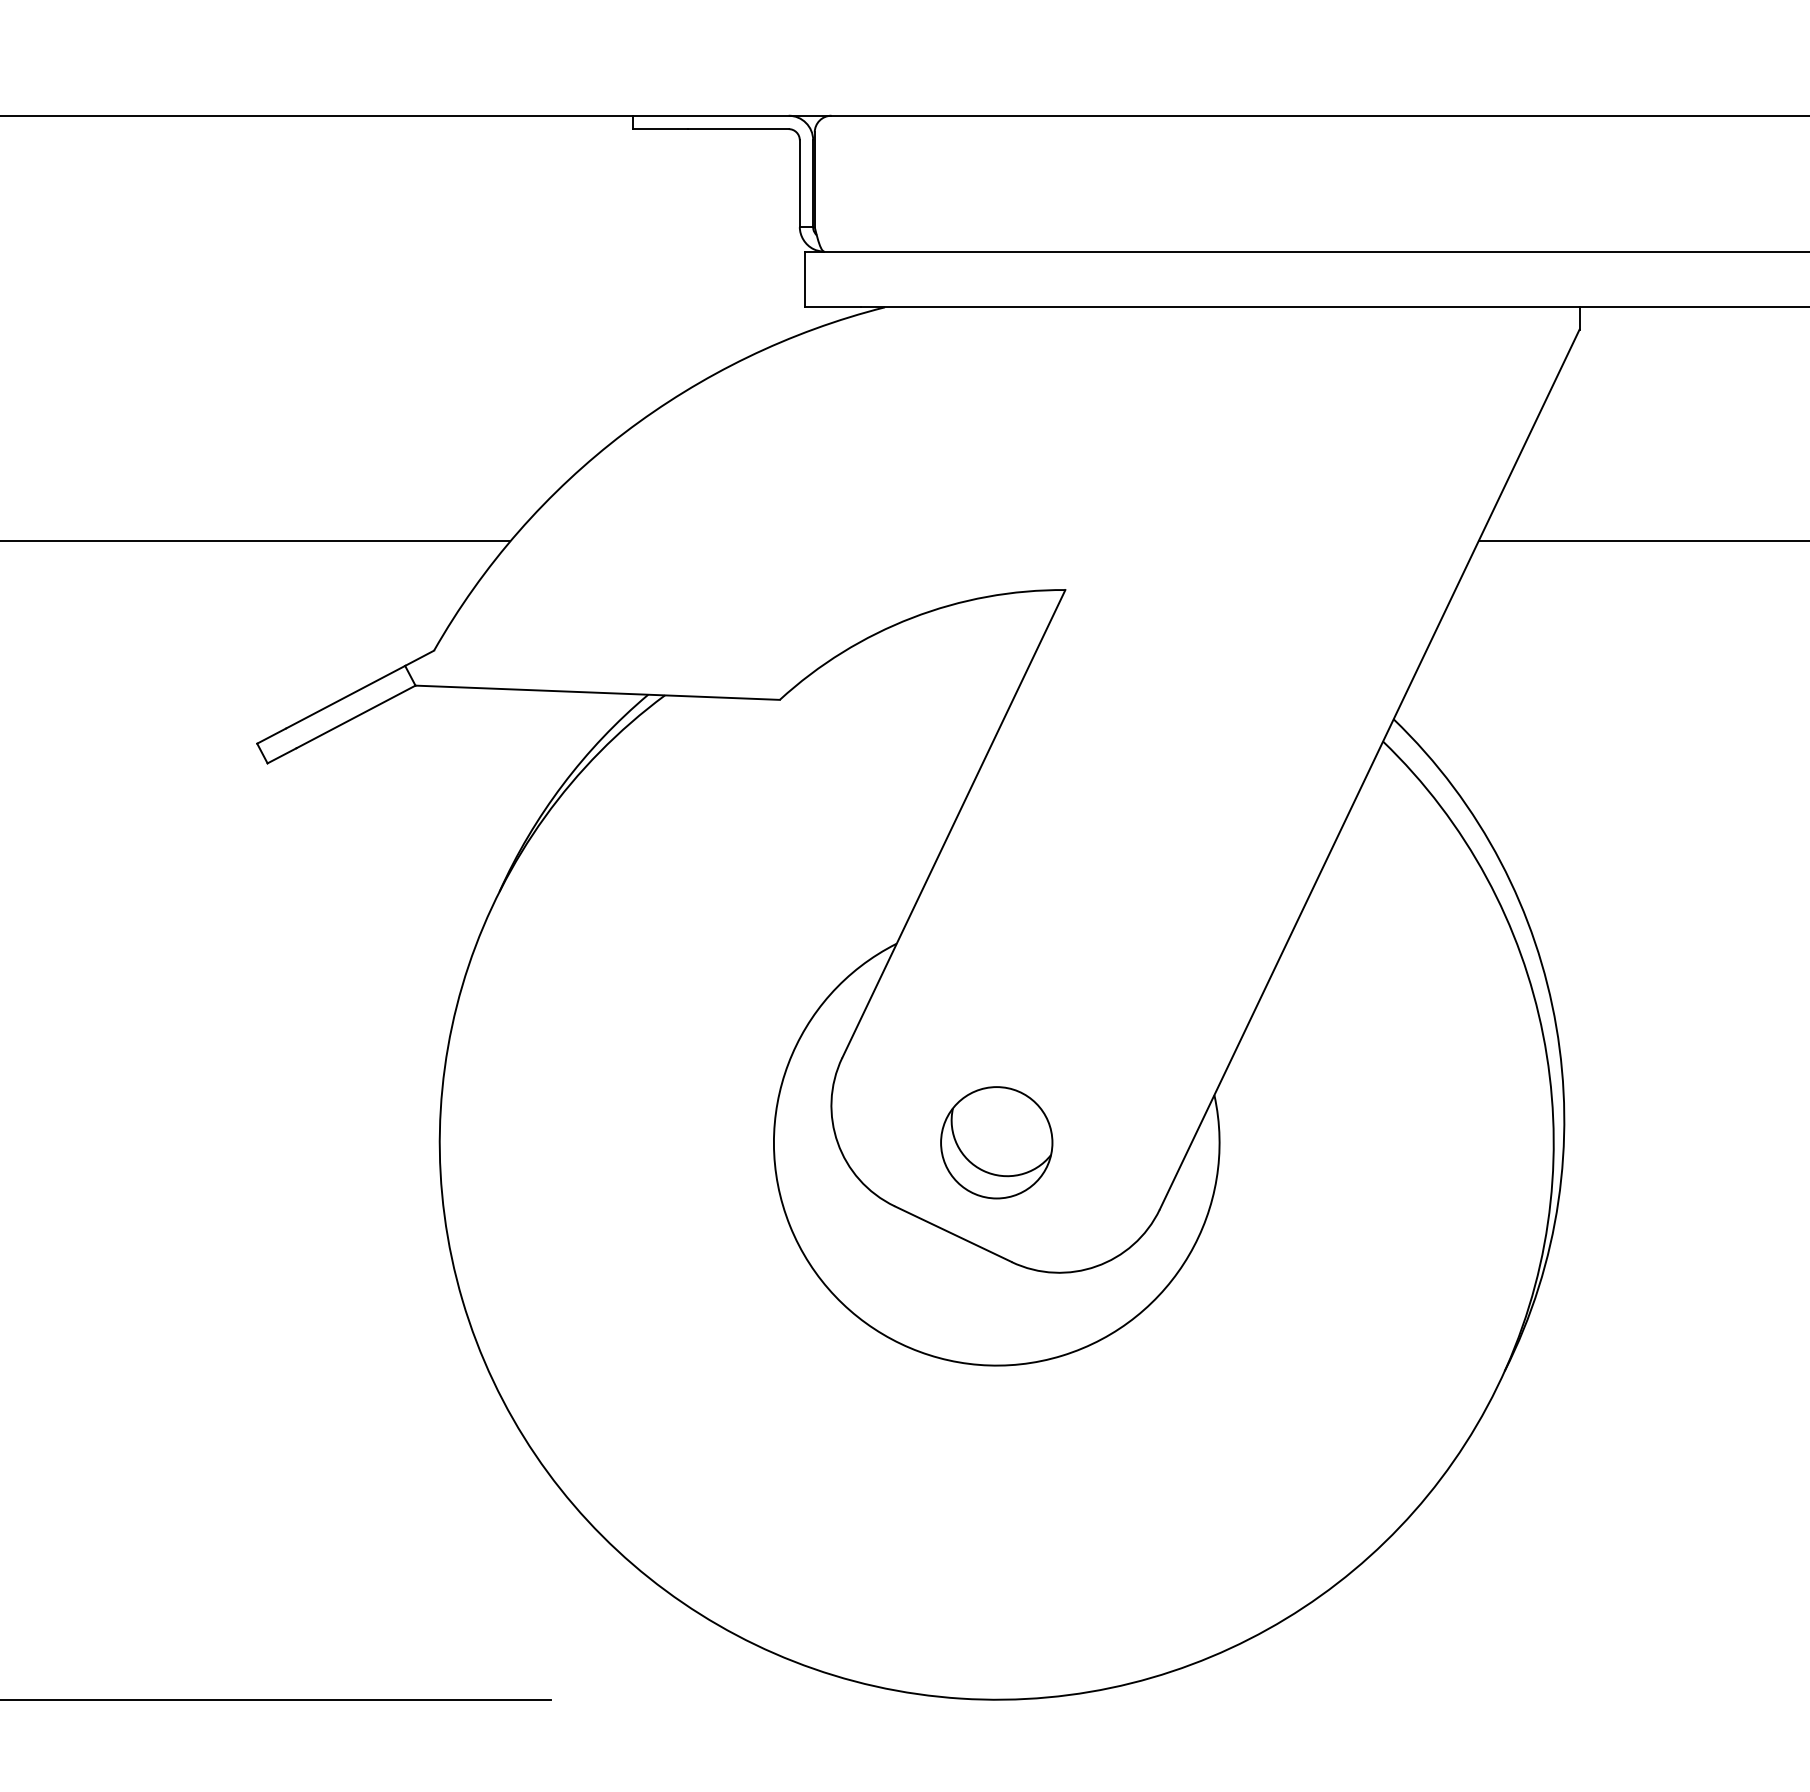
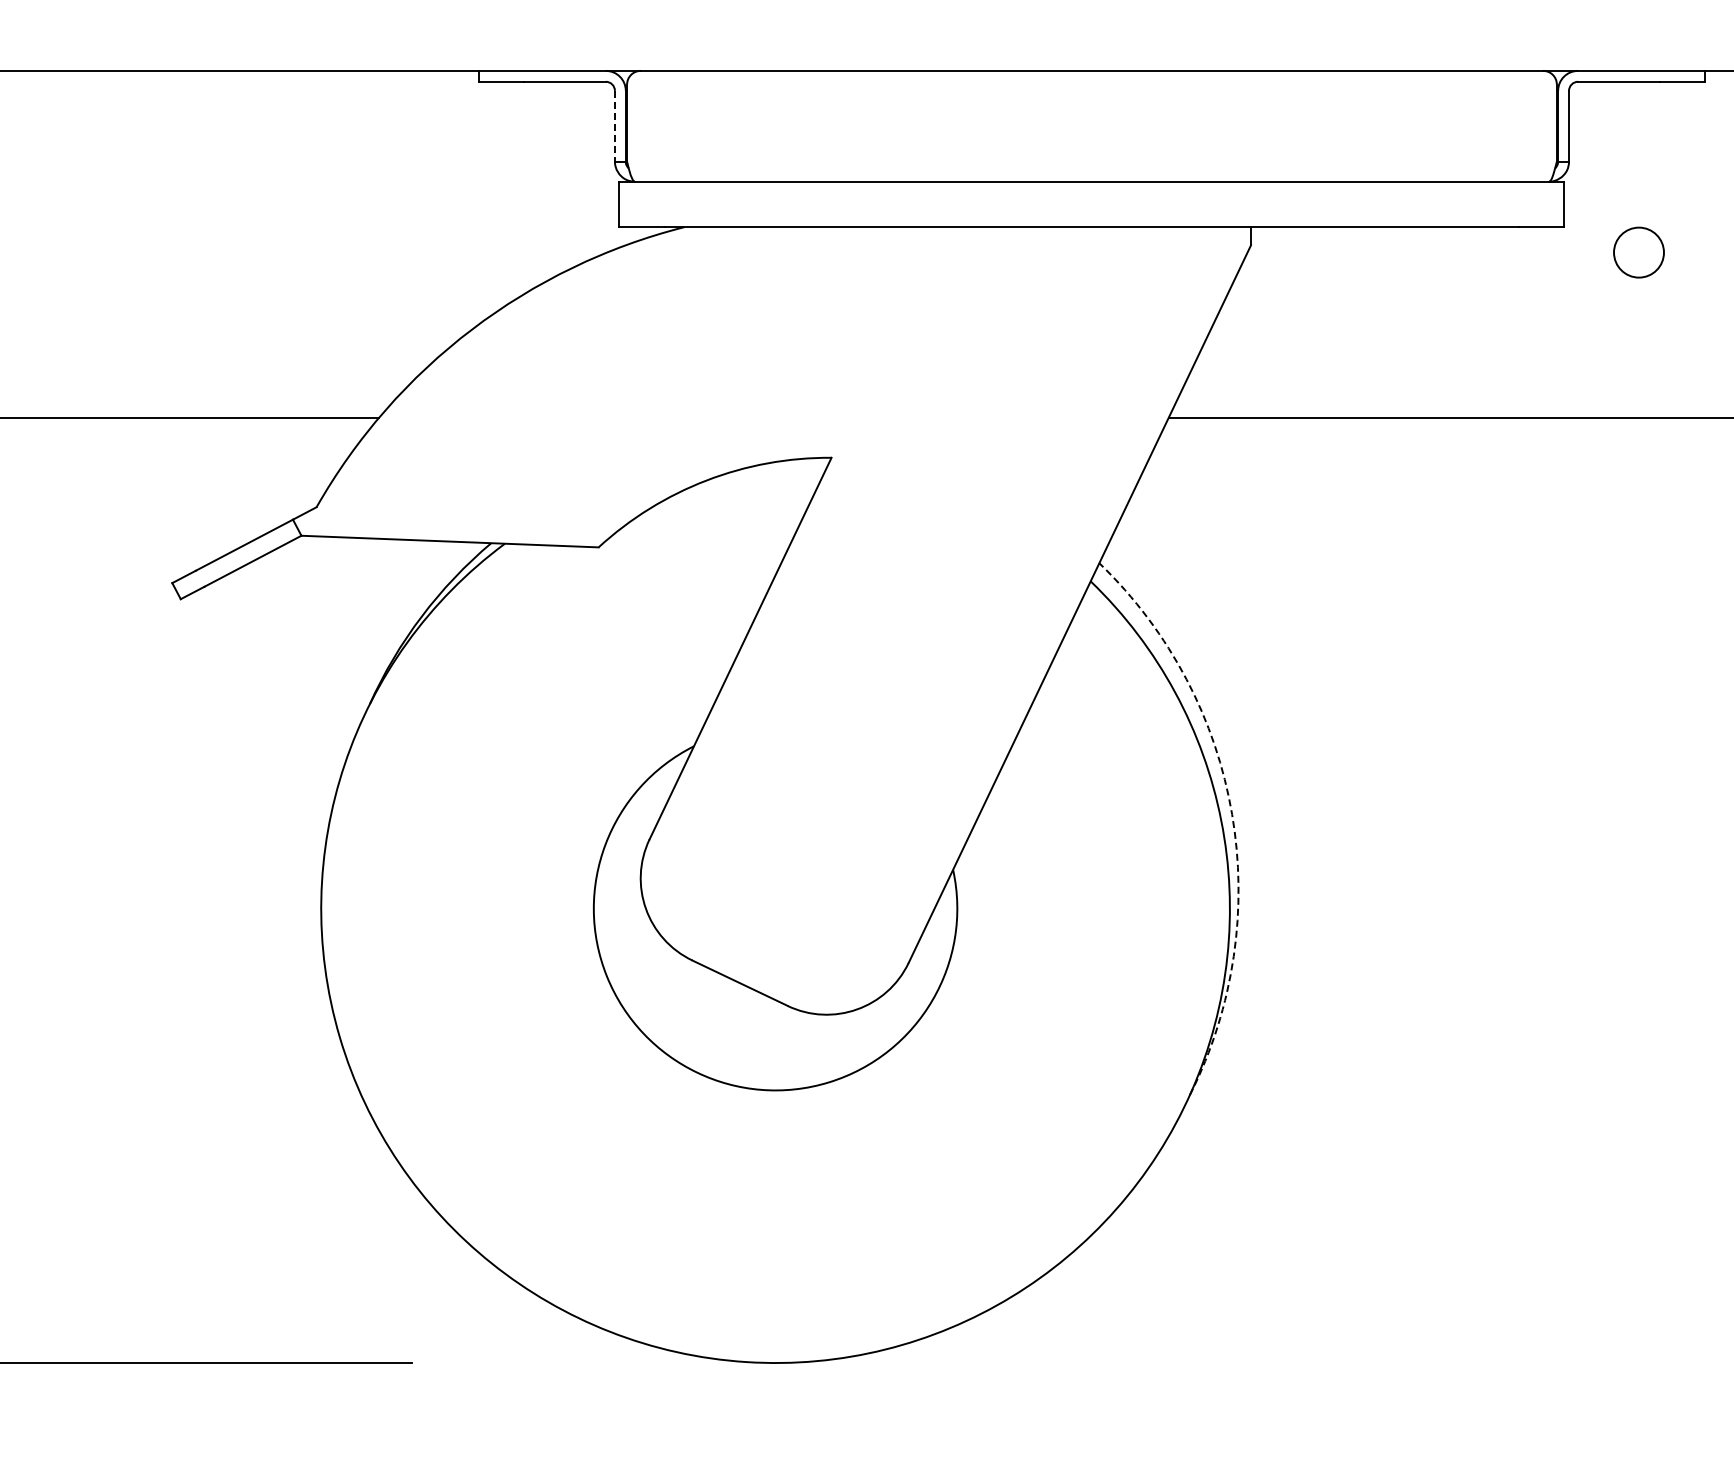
line: (799, 183) -> (614, 126), solid -> dashed
arc: (1556, 1027) -> (1232, 814), solid -> dashed
part: (996, 1142) -> (775, 908), removed

